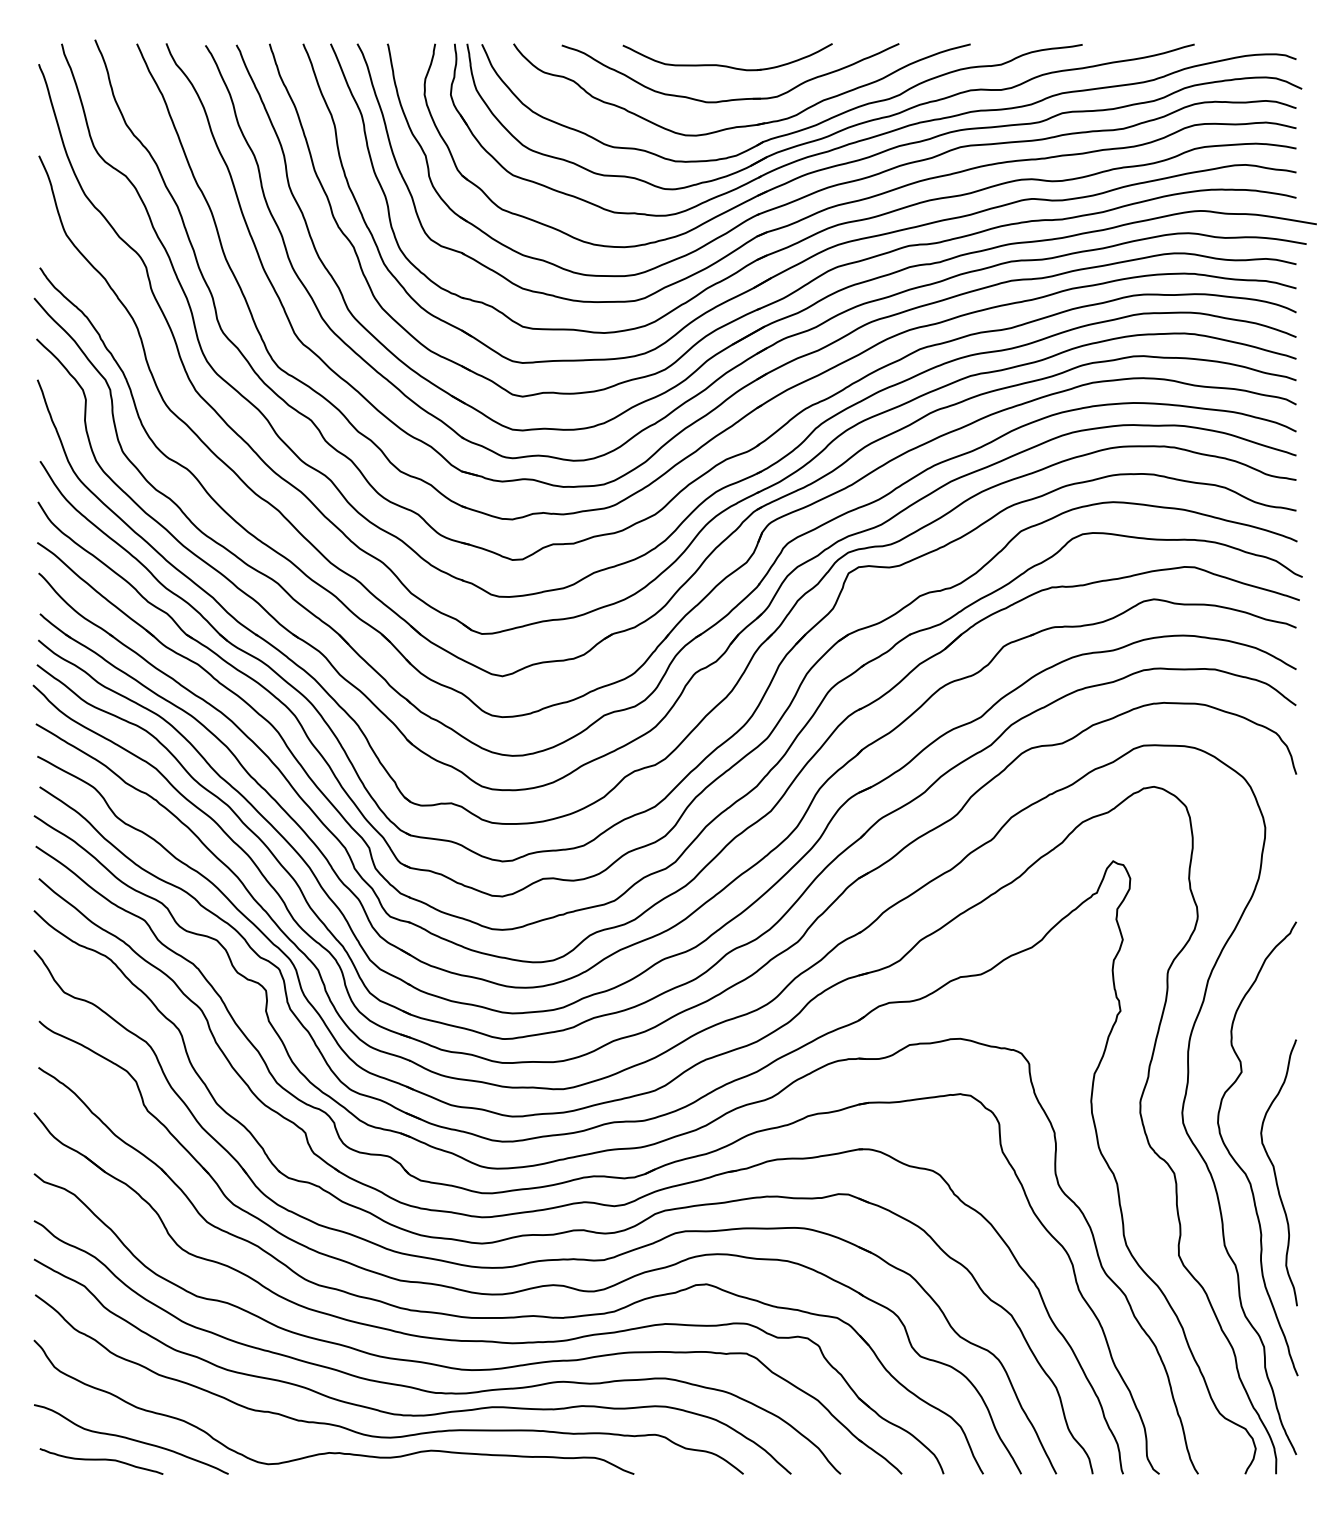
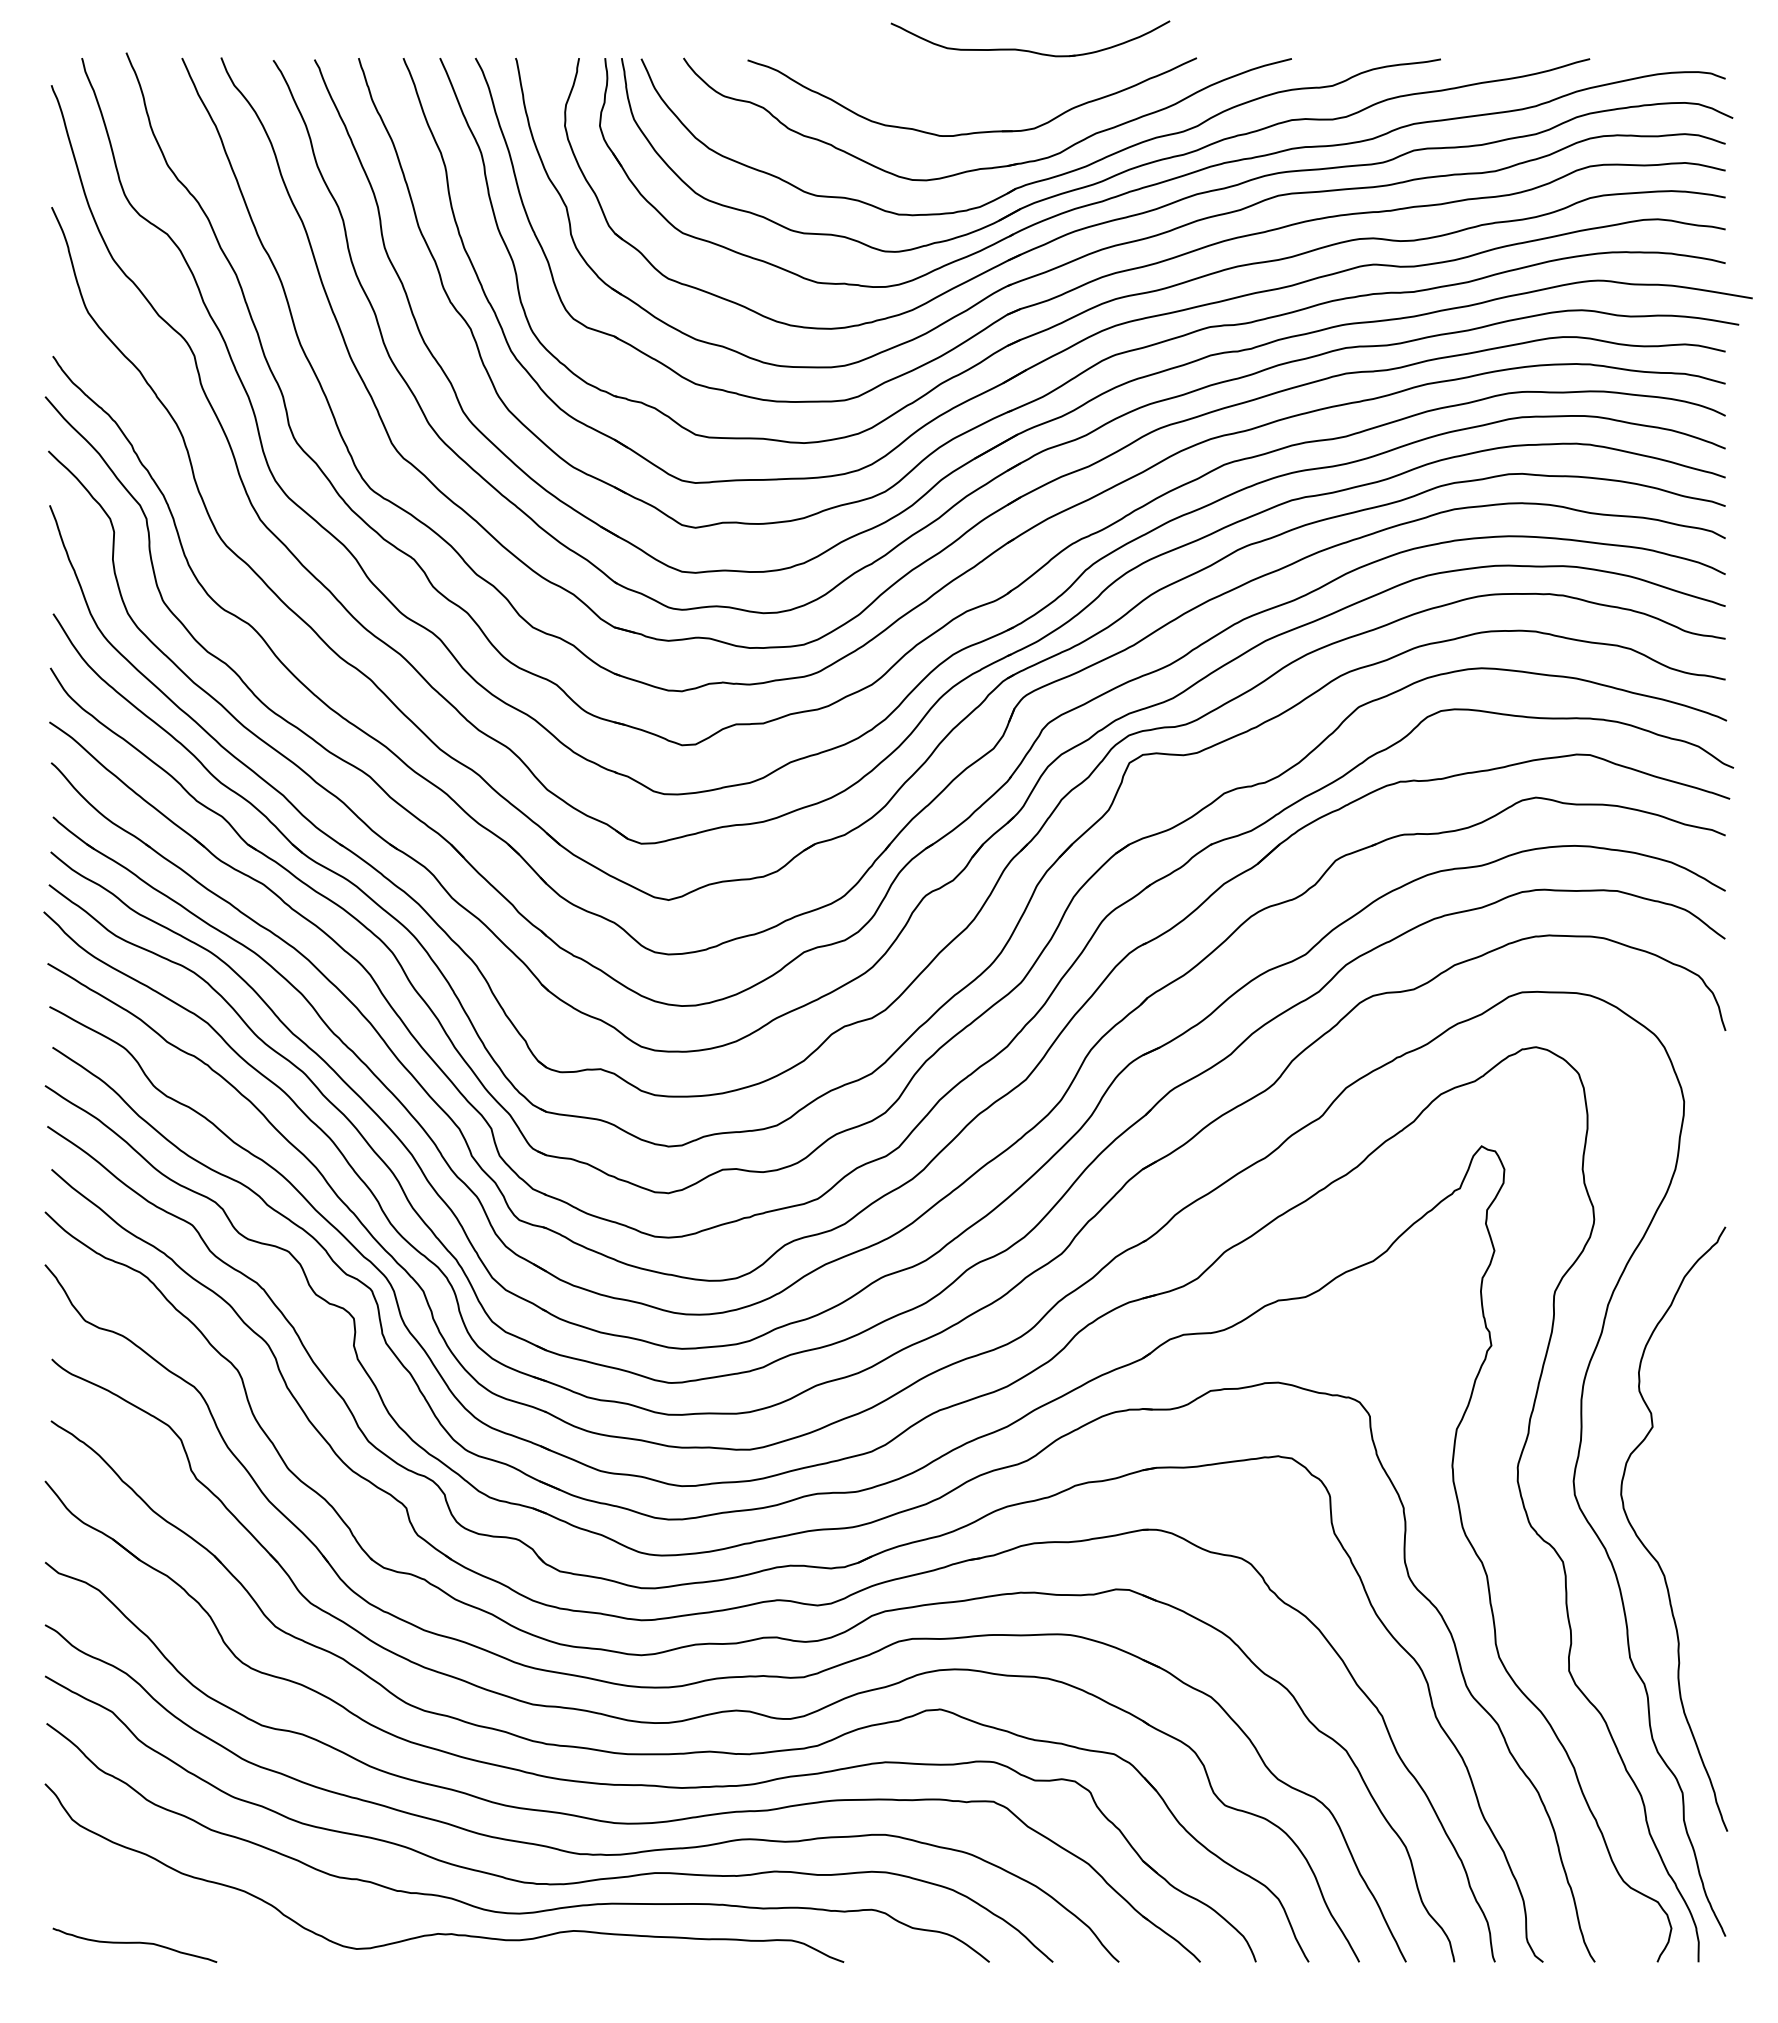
part: (727, 65) -> (1030, 50), moved
curve: (1275, 1172) -> (1697, 1560), removed
curve: (131, 1439) -> (174, 1915), removed

